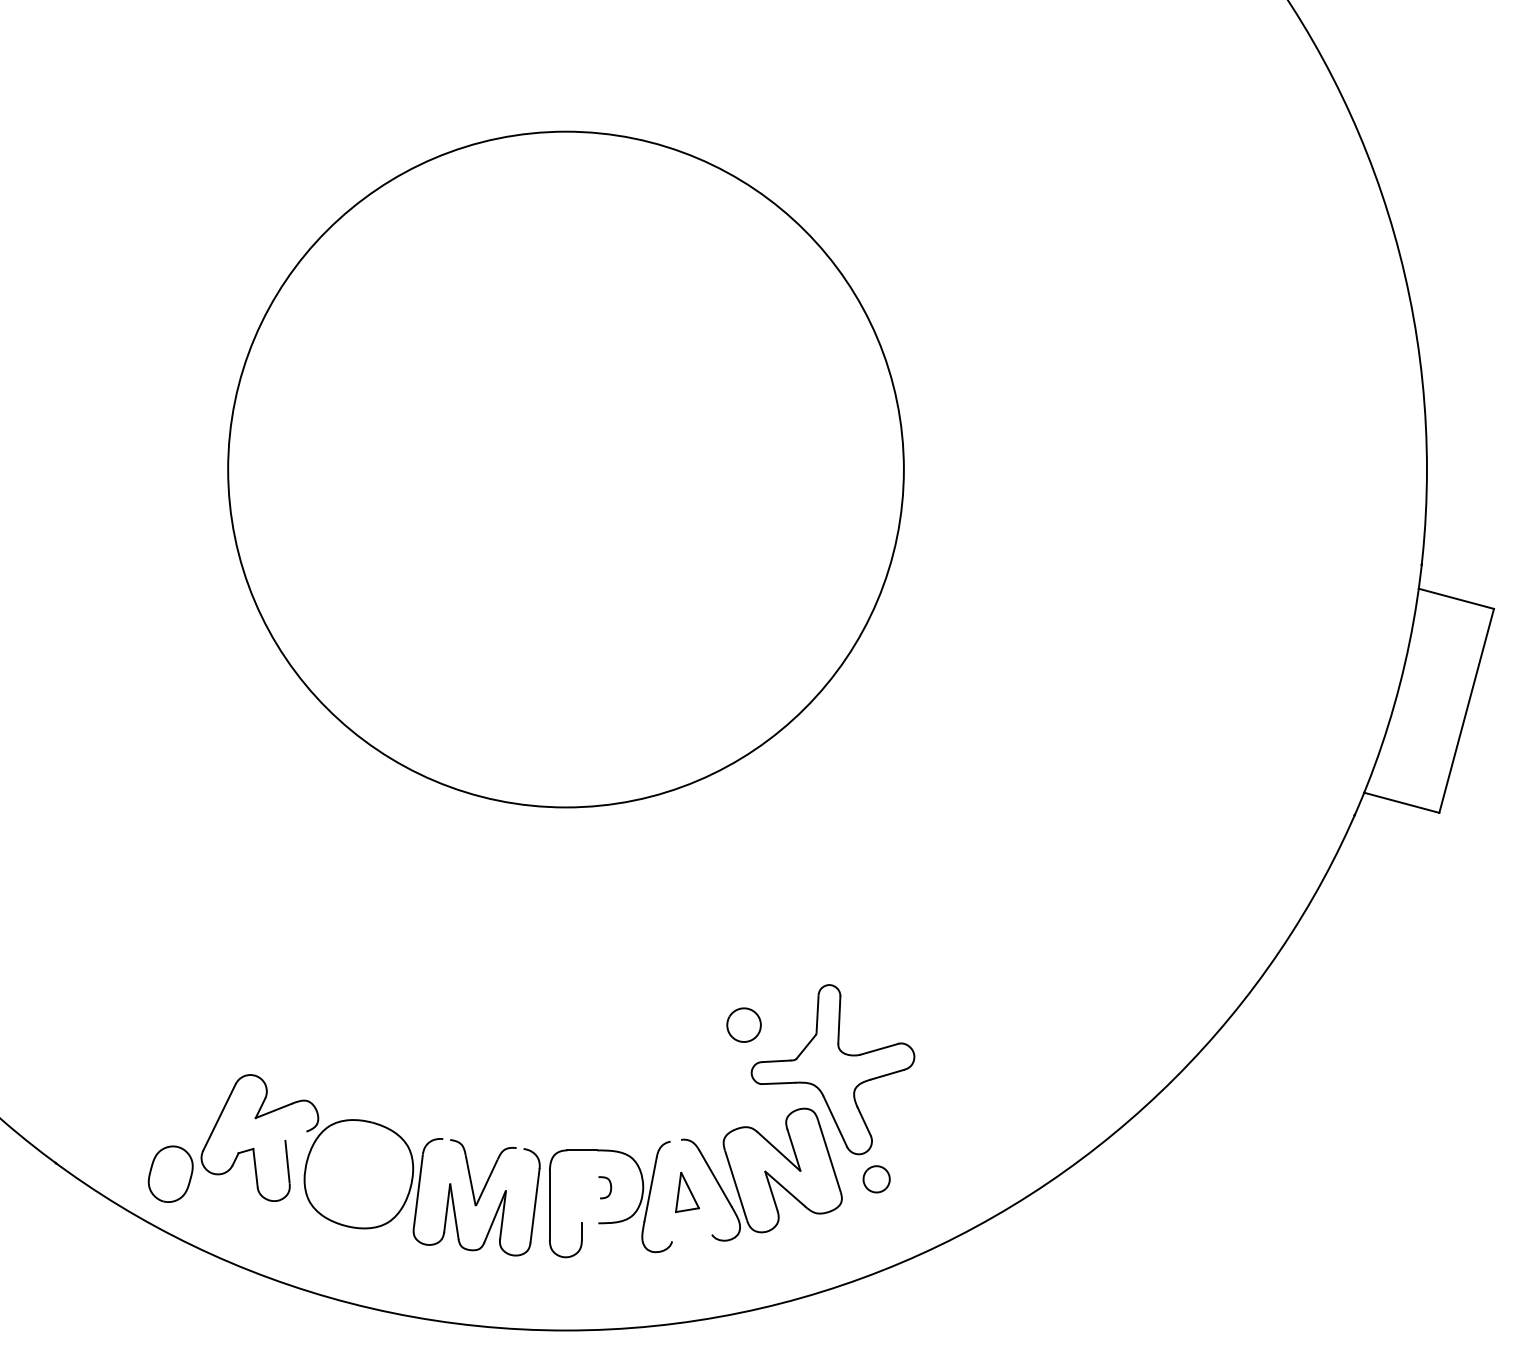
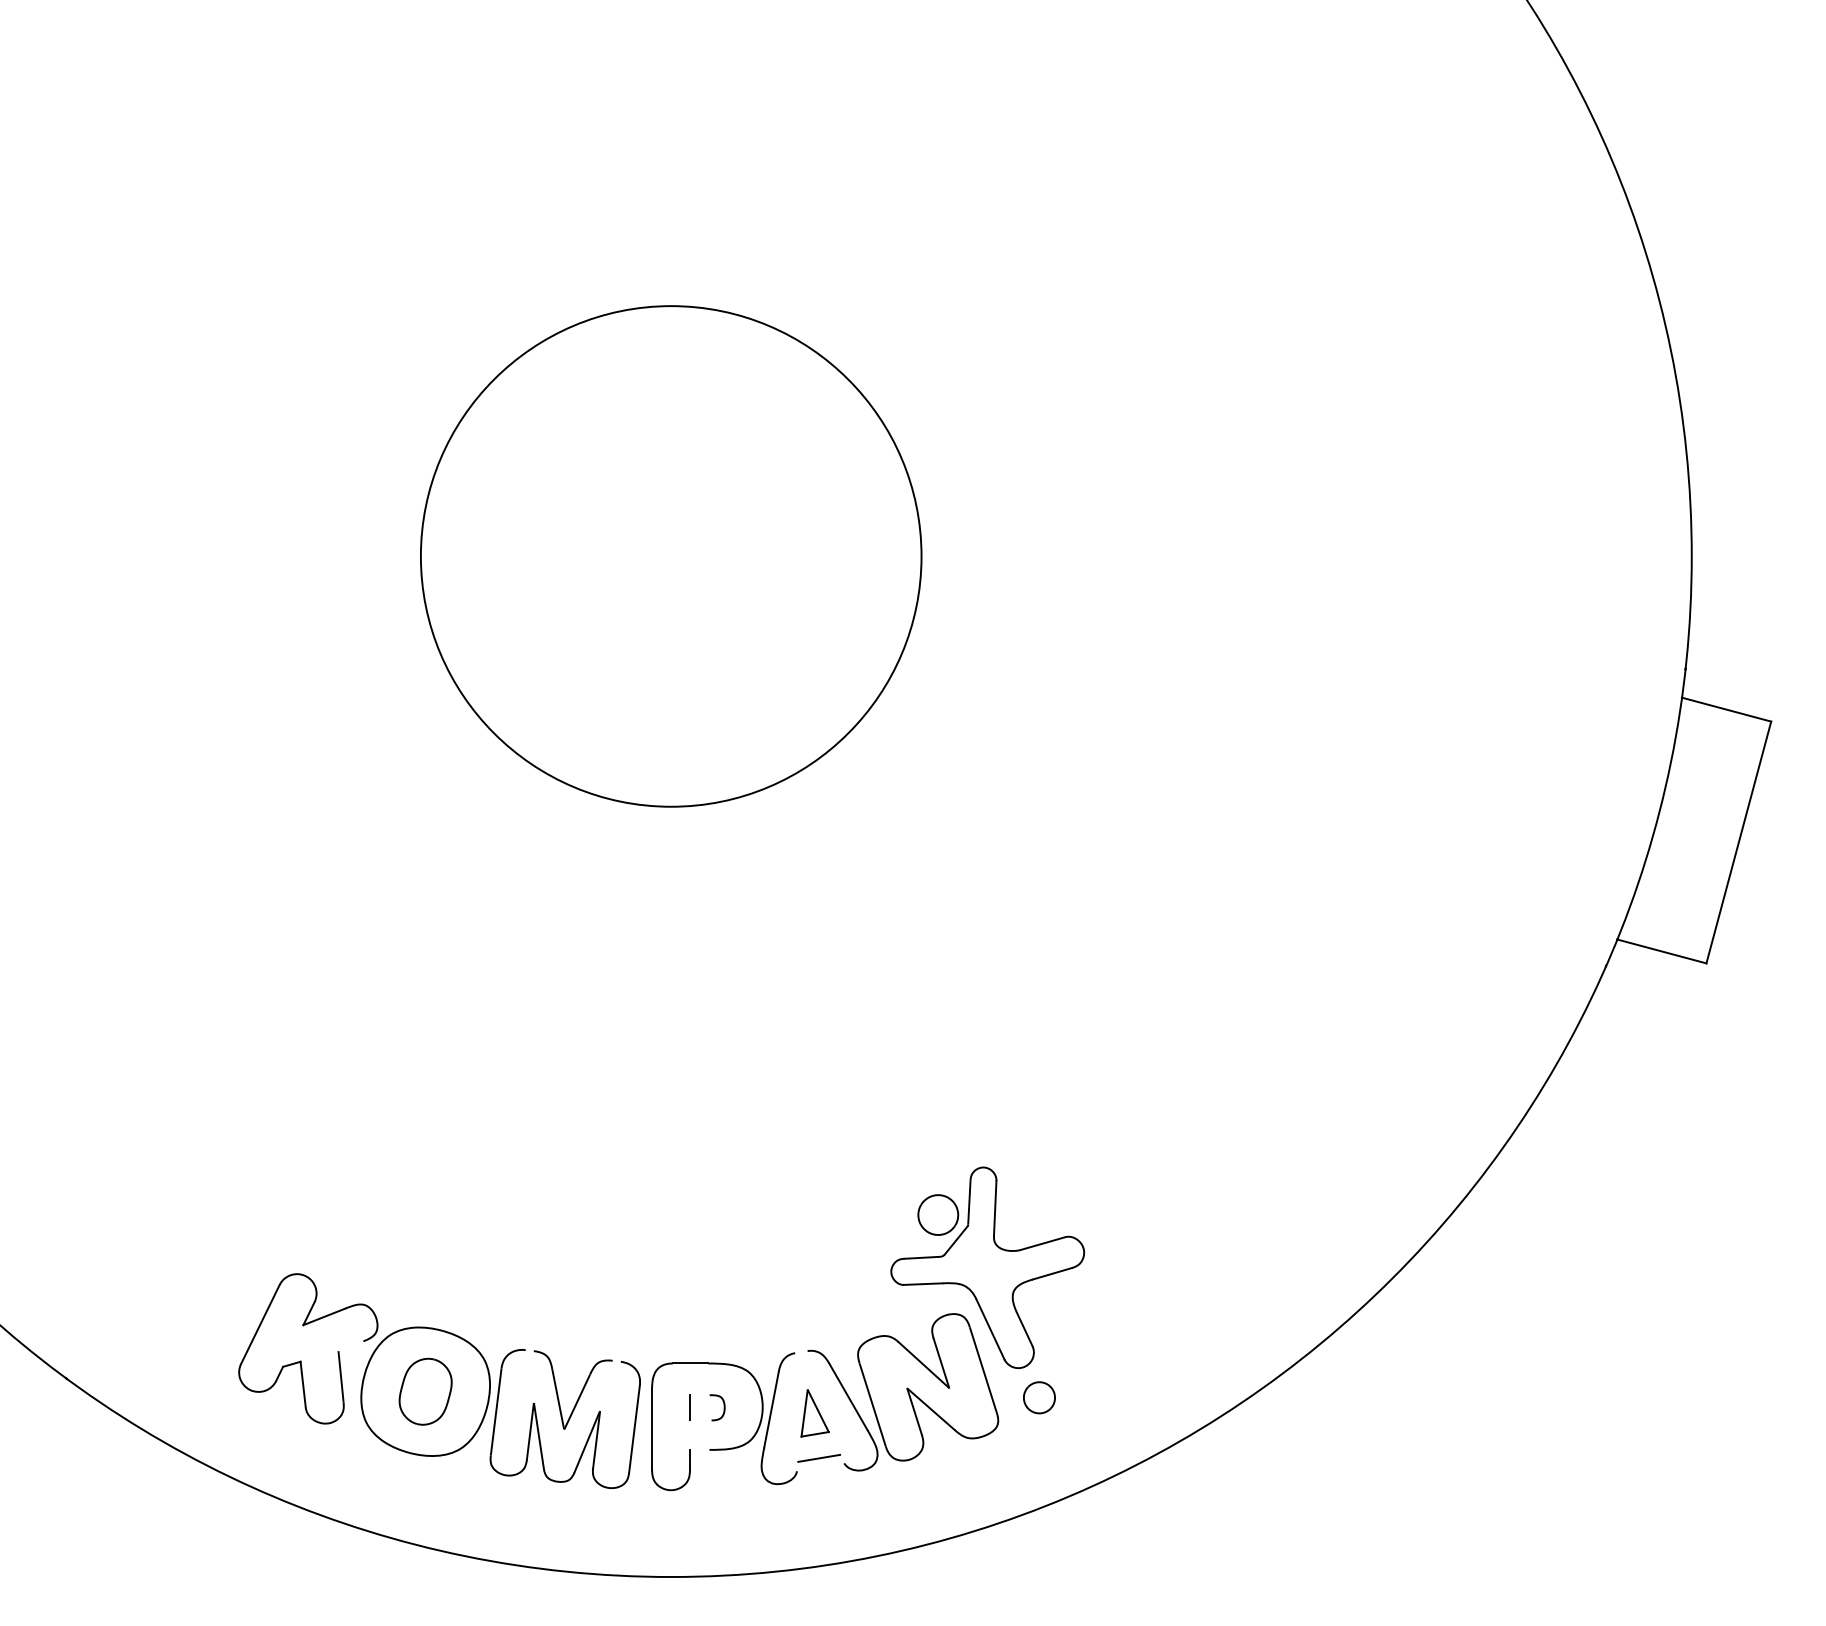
circle: (565, 469) -> (670, 556), size x0.62
part: (744, 1024) -> (938, 1214), moved
part: (170, 1174) -> (425, 1391), moved
line: (582, 1187) -> (690, 1407), added
line: (691, 1229) -> (819, 1457), added

